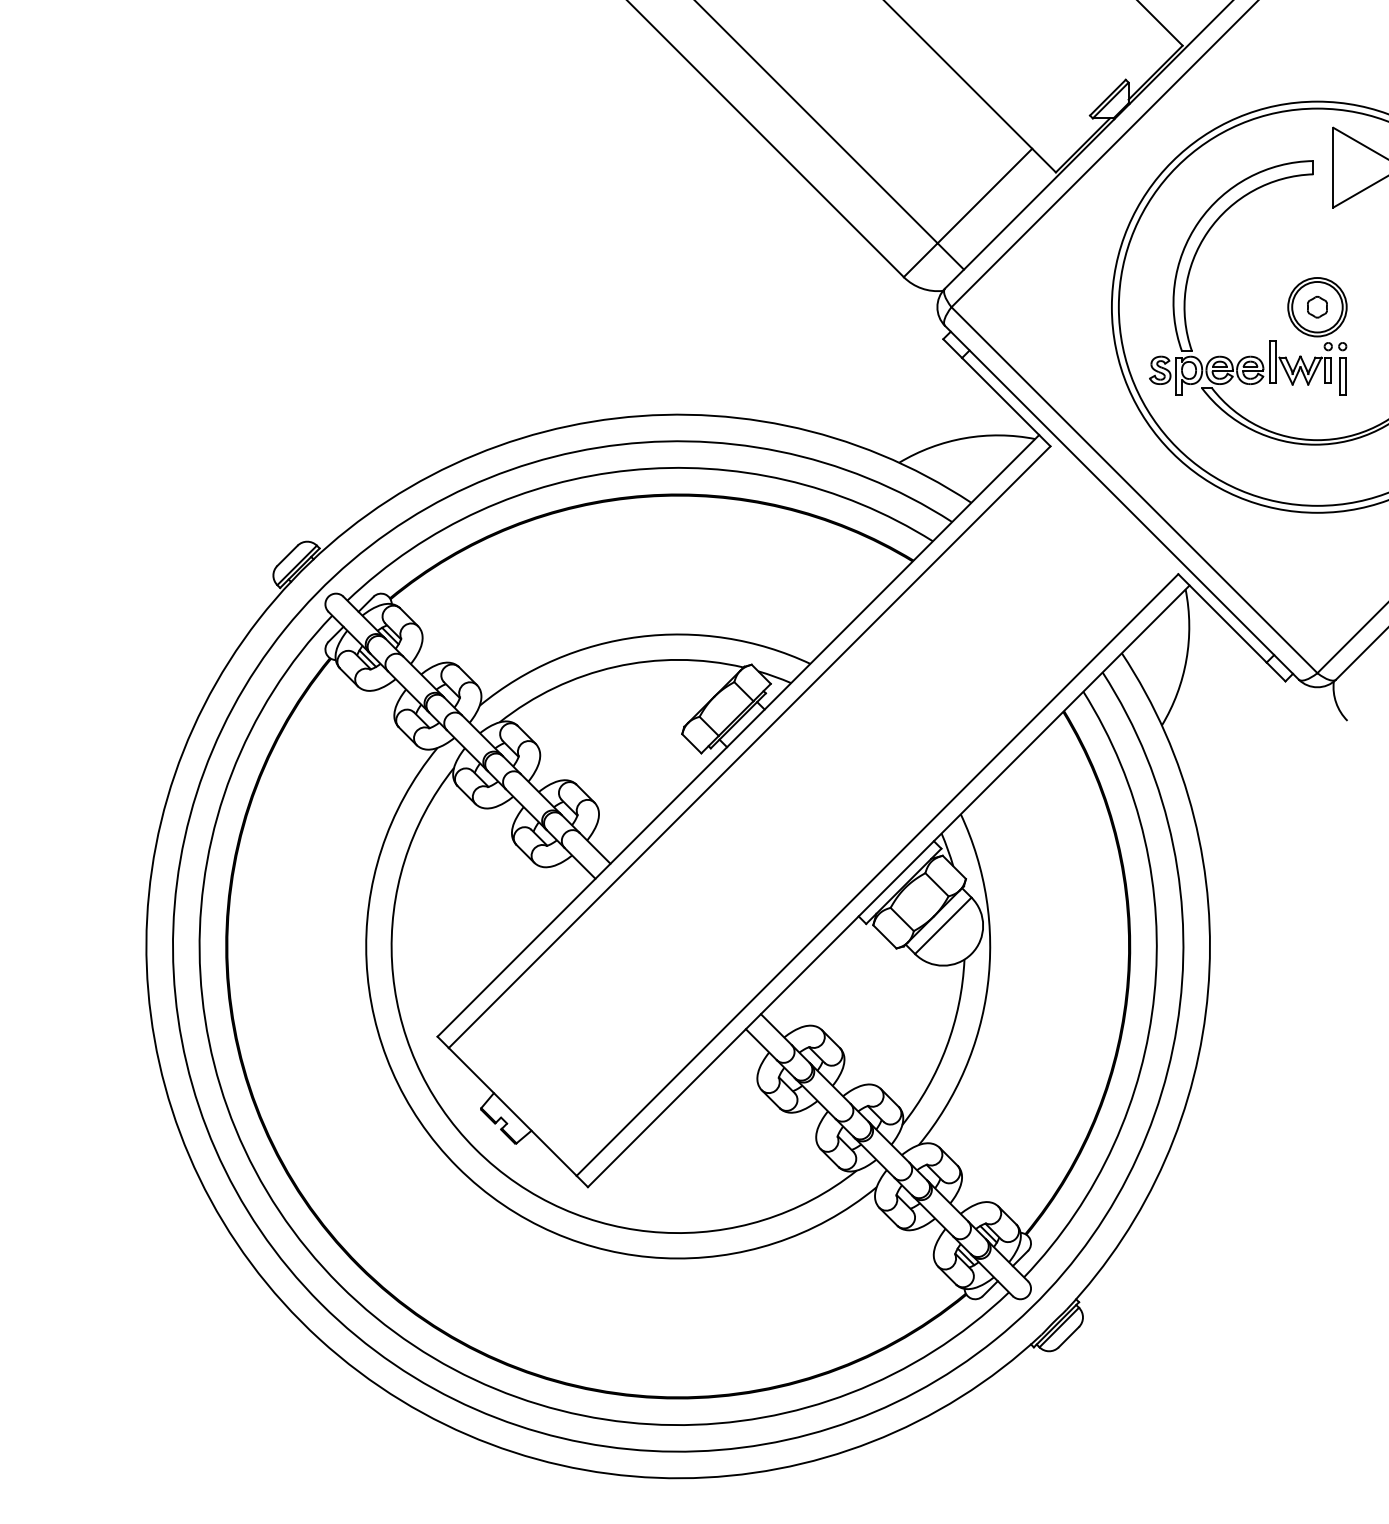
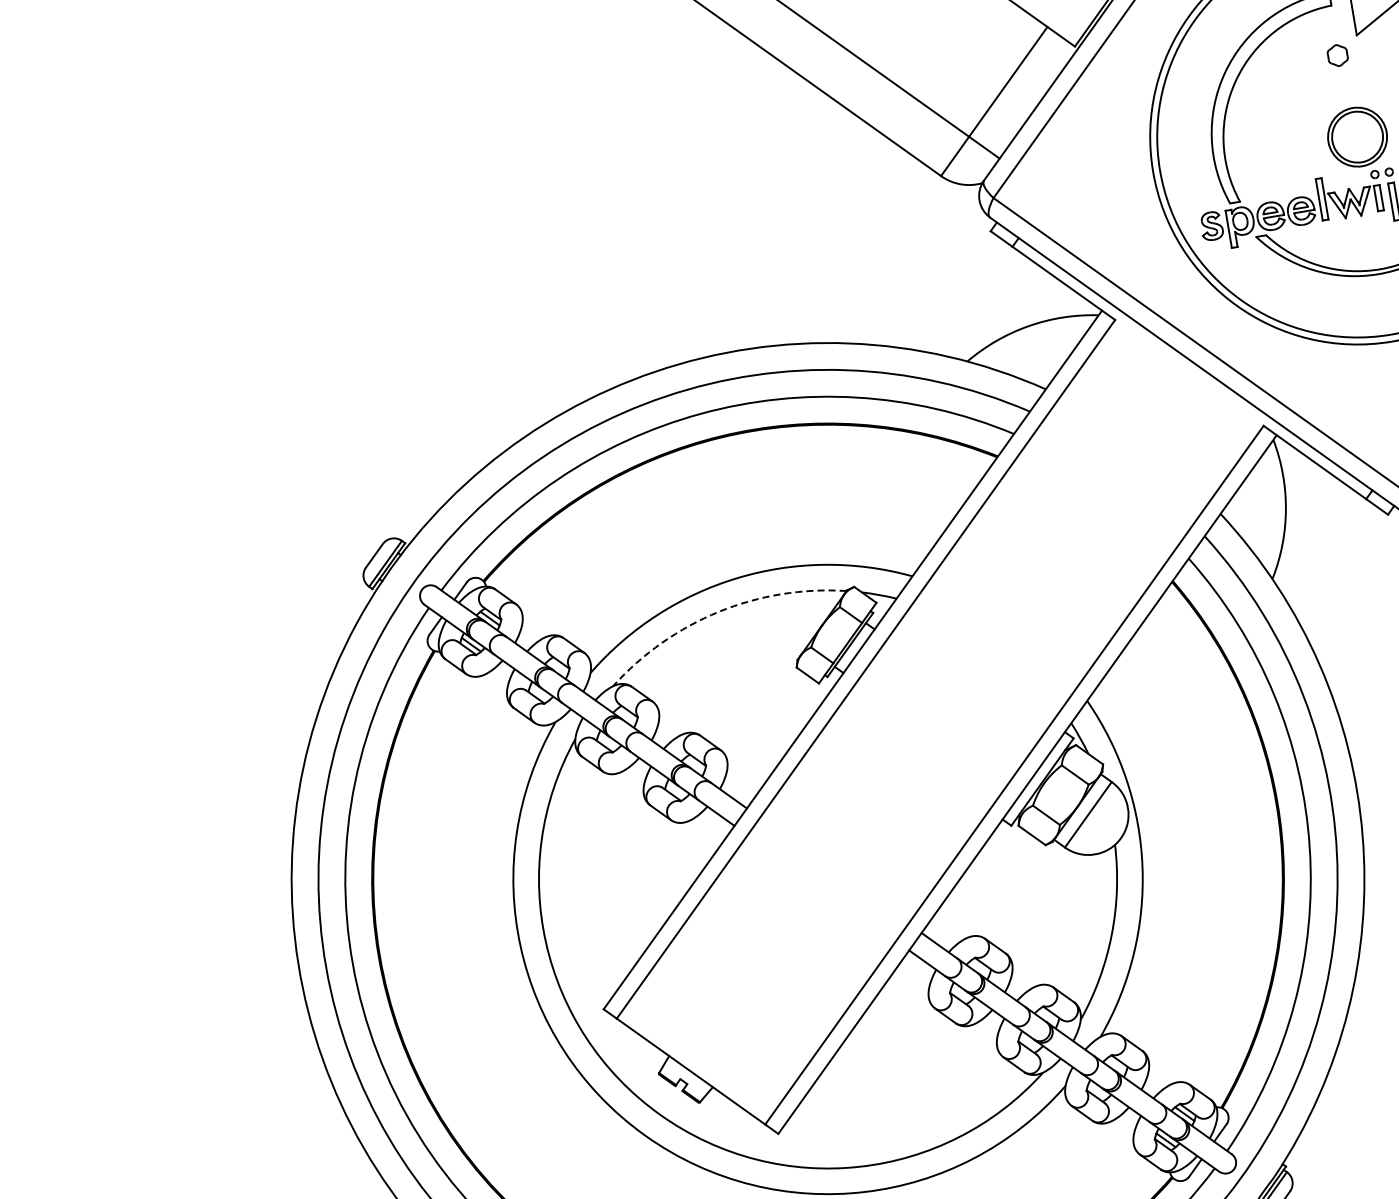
part: (1317, 307) -> (1337, 55), moved
arc: (615, 666) -> (719, 611), solid -> dashed

